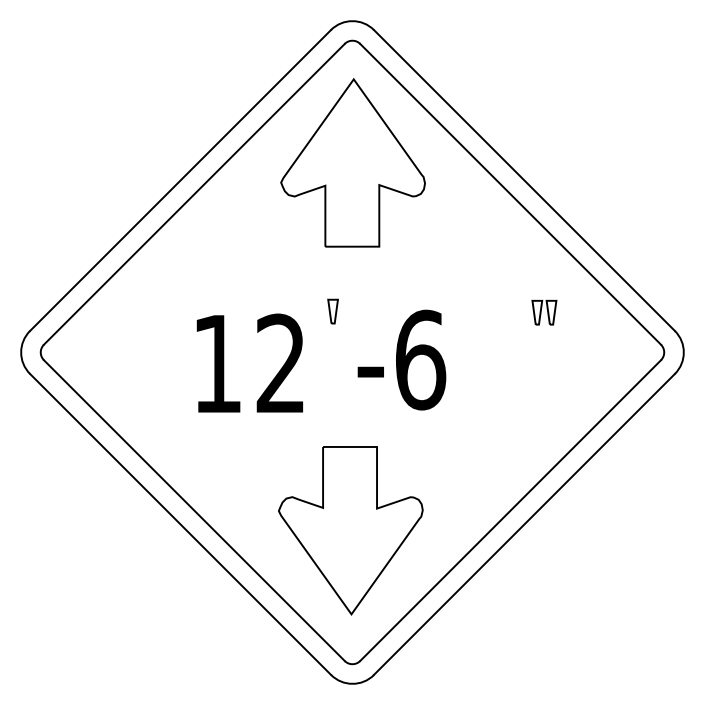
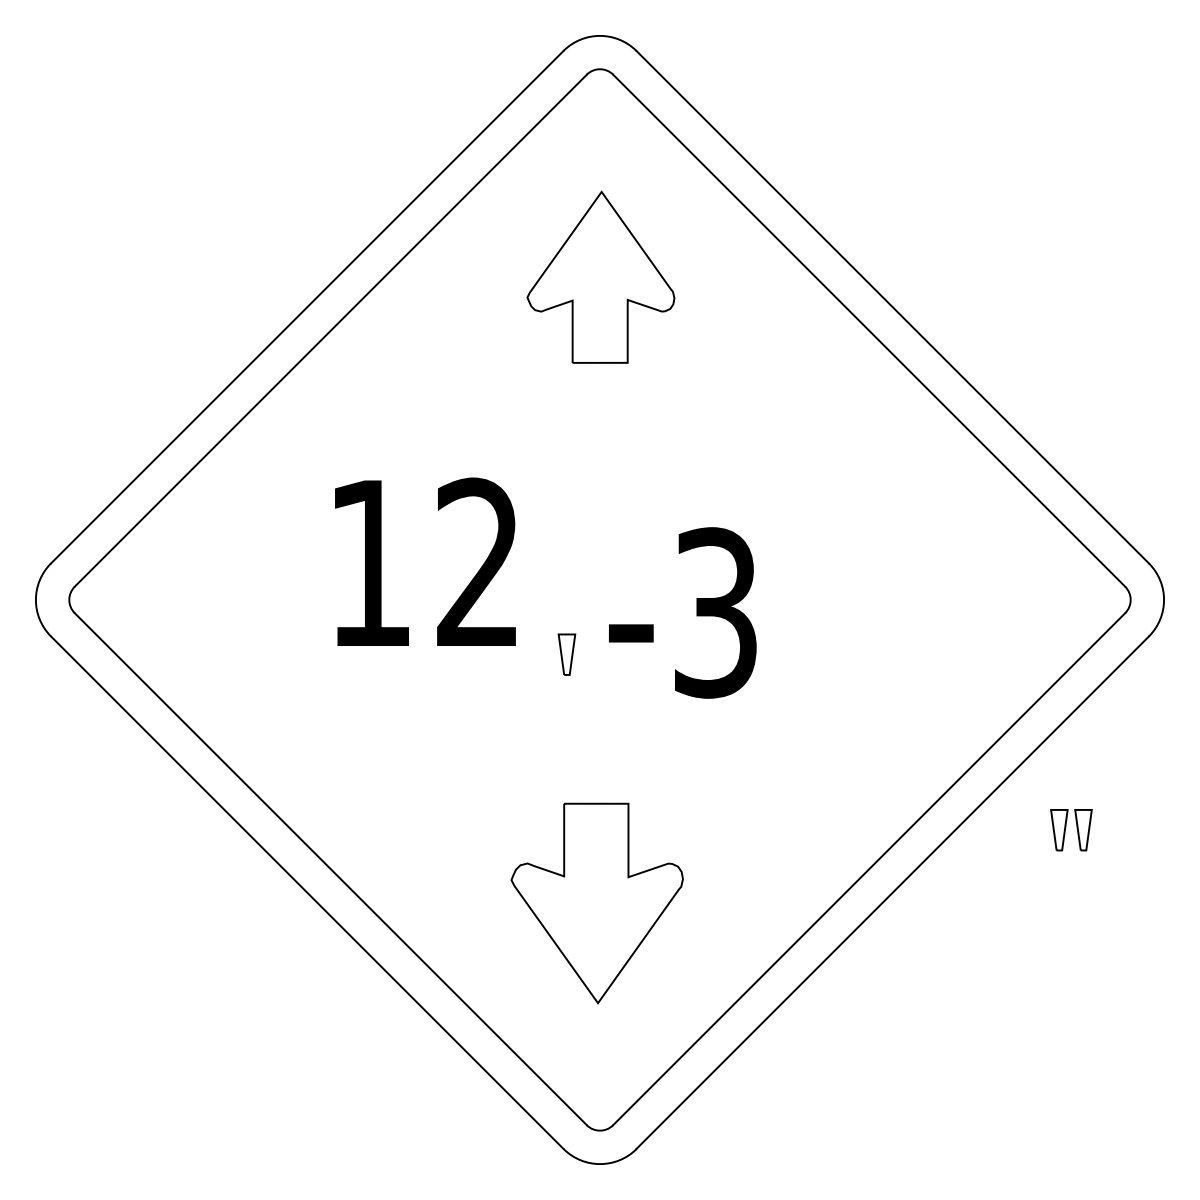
part: (352, 162) -> (600, 276), size x0.6
part: (332, 311) -> (565, 654), moved
part: (544, 312) -> (1071, 829), moved
text: (421, 359) -> (717, 611), -6 -> -3
text: (249, 362) -> (424, 560), moved
part: (350, 530) -> (596, 903), size x0.7

